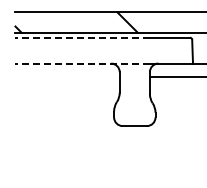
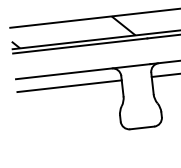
line: (82, 37) -> (80, 45), dashed -> solid
line: (82, 63) -> (83, 71), dashed -> solid
line: (66, 76) -> (68, 86), added

